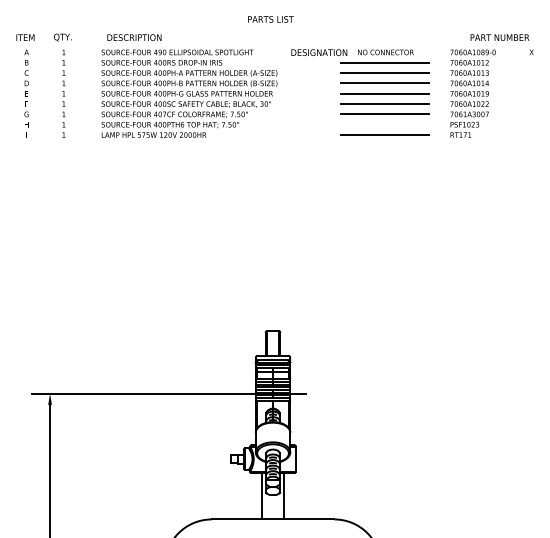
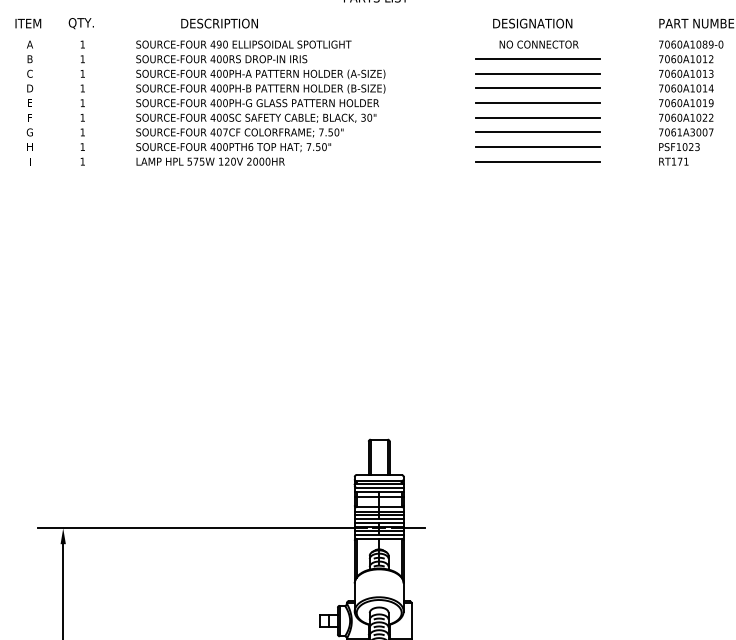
text: (134, 37) -> (219, 23), moved
text: (319, 52) -> (532, 23), moved
text: (472, 93) -> (690, 102), moved
line: (384, 124) -> (537, 146), added

